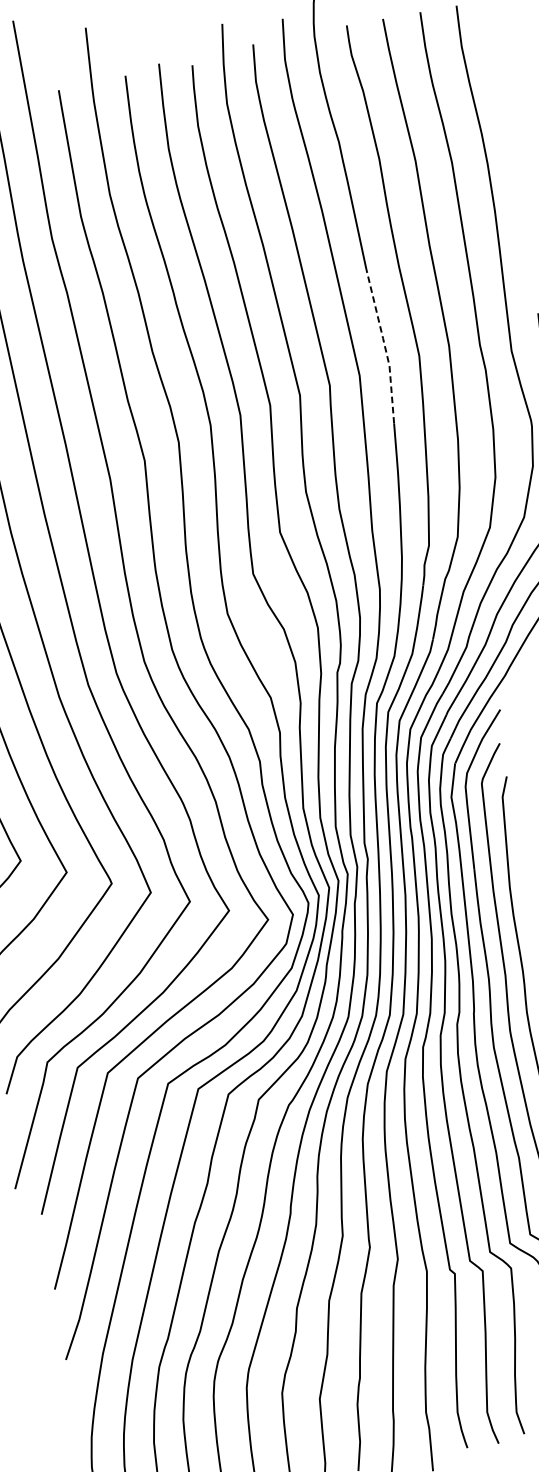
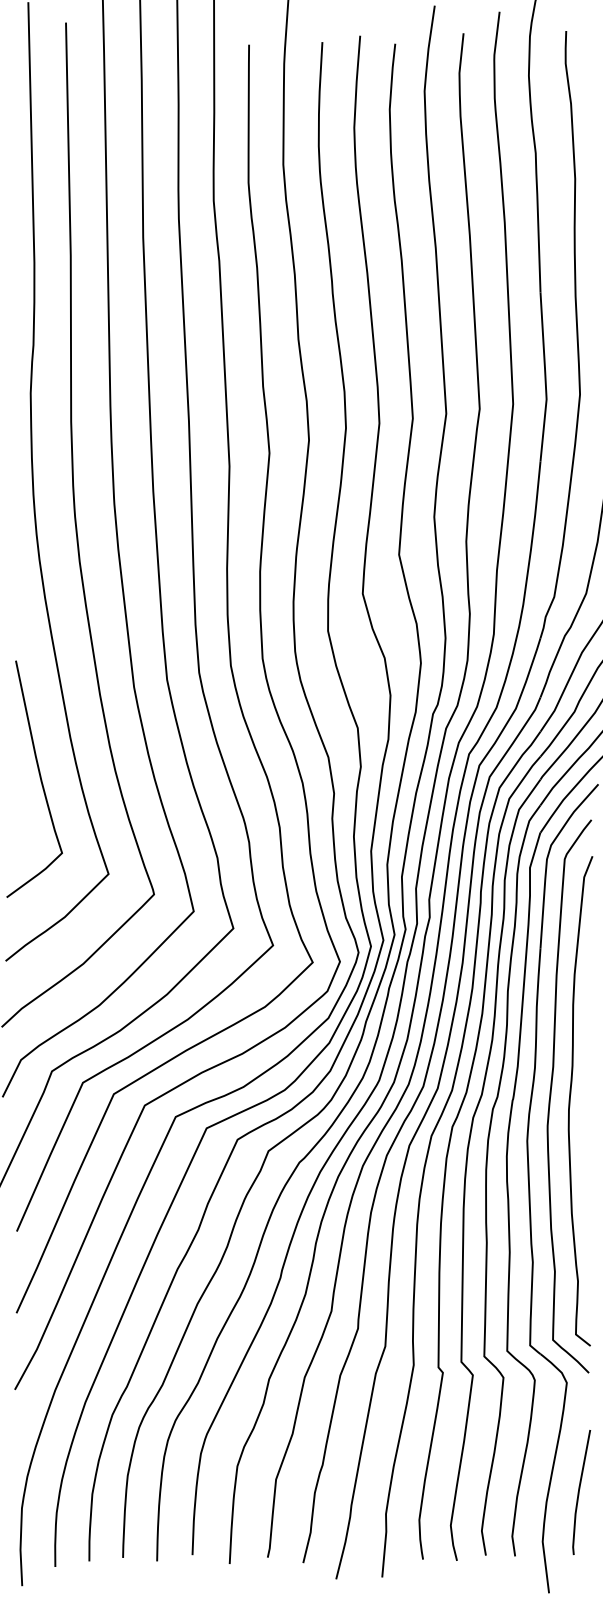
line: (384, 345) -> (545, 376), dashed -> solid

